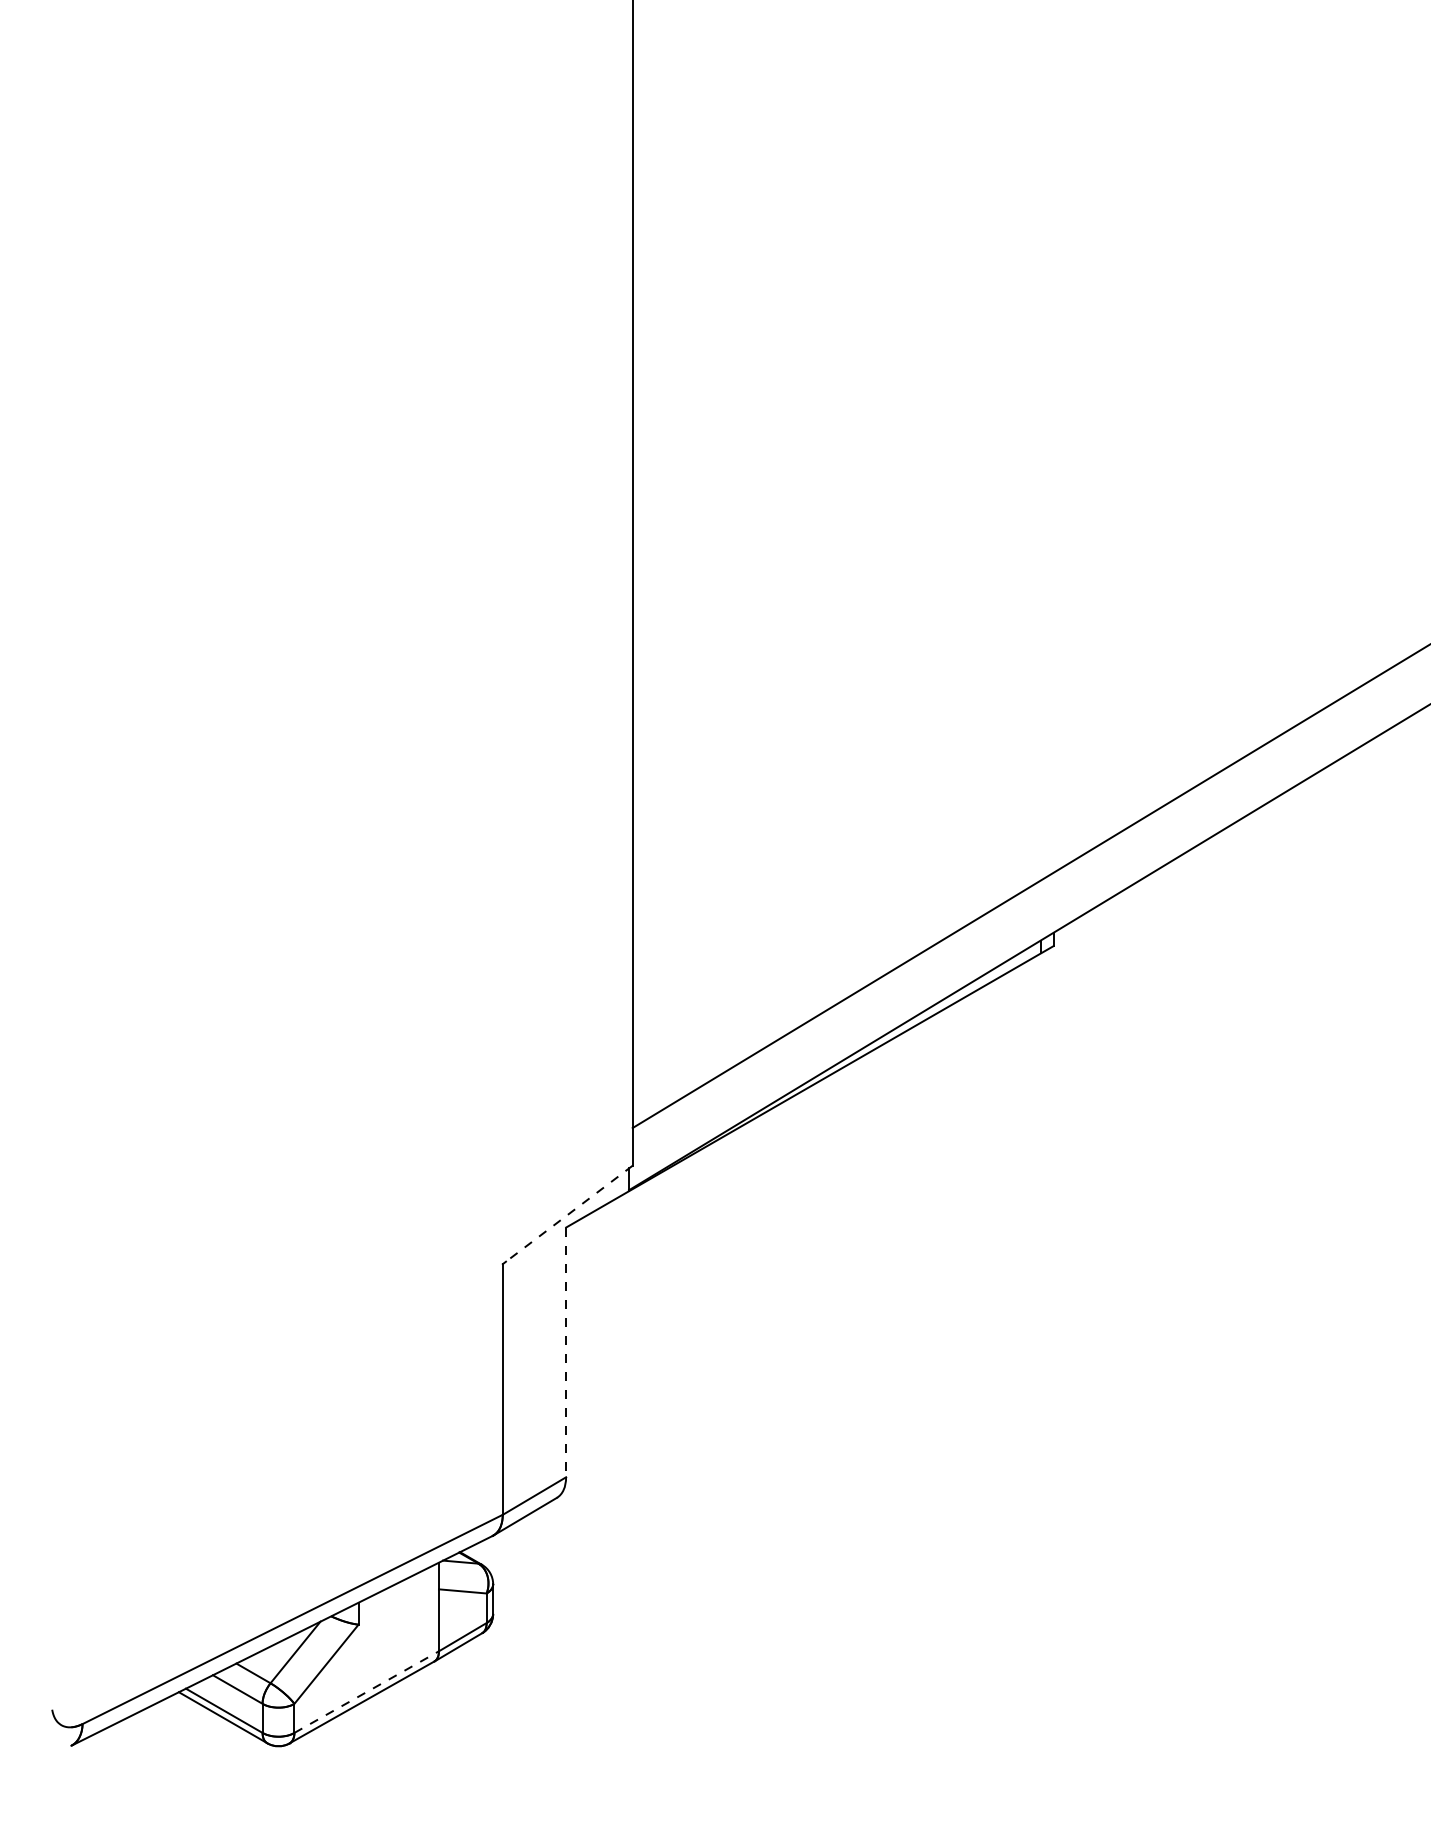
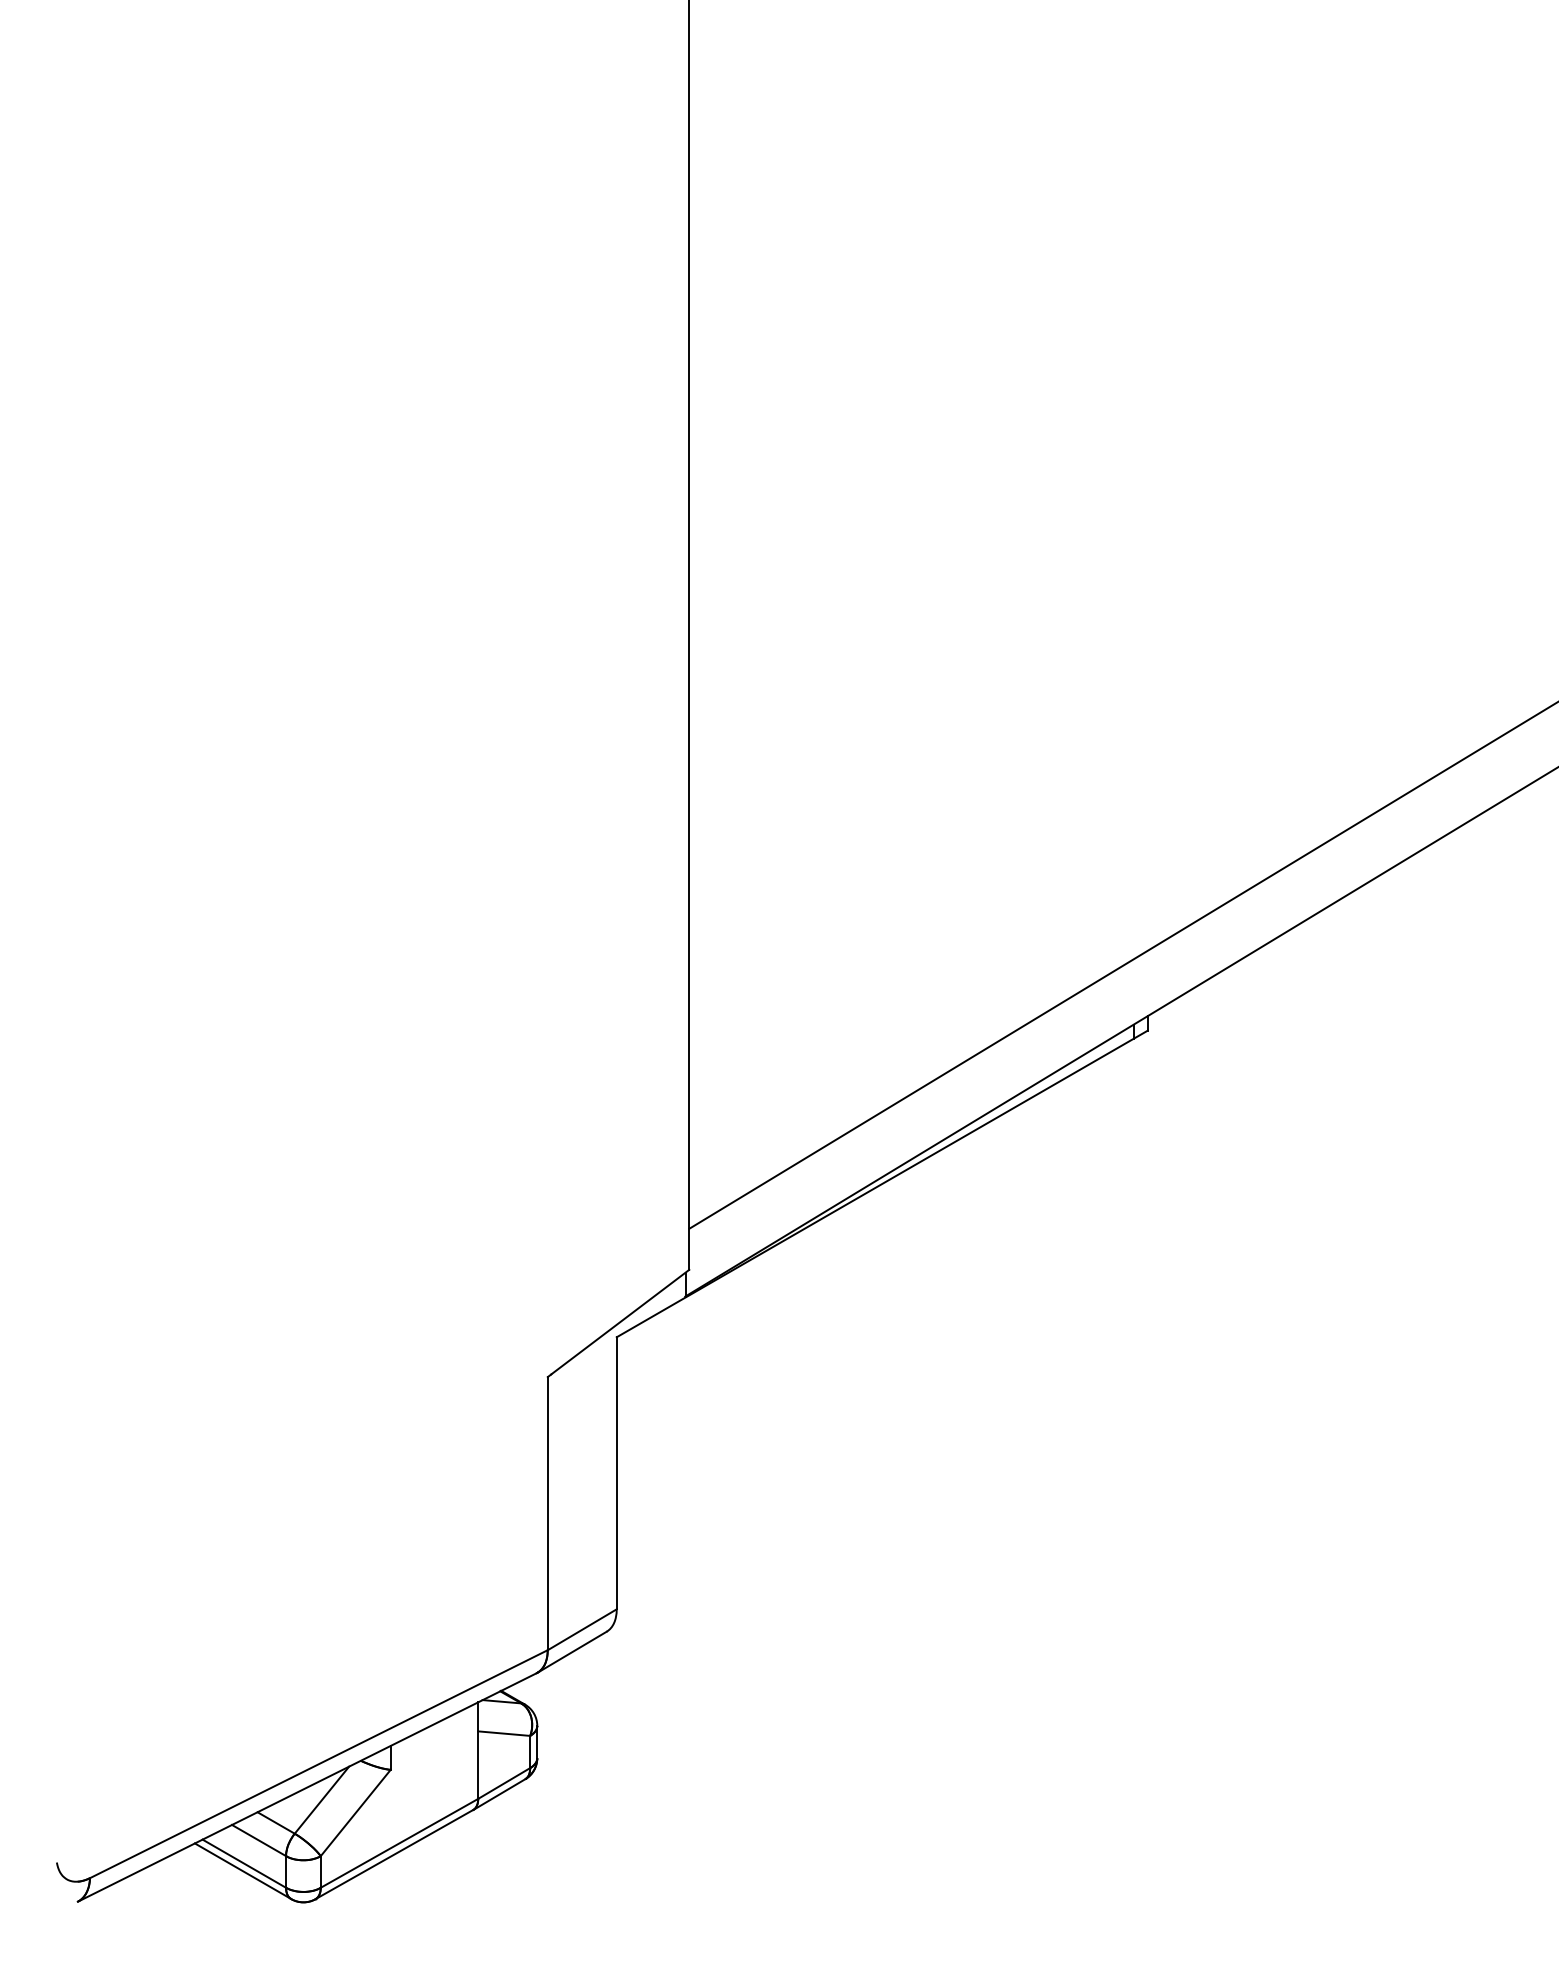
line: (569, 1214) -> (620, 1322), dashed -> solid
line: (565, 1352) -> (616, 1473), dashed -> solid
line: (366, 1692) -> (399, 1843), dashed -> solid

